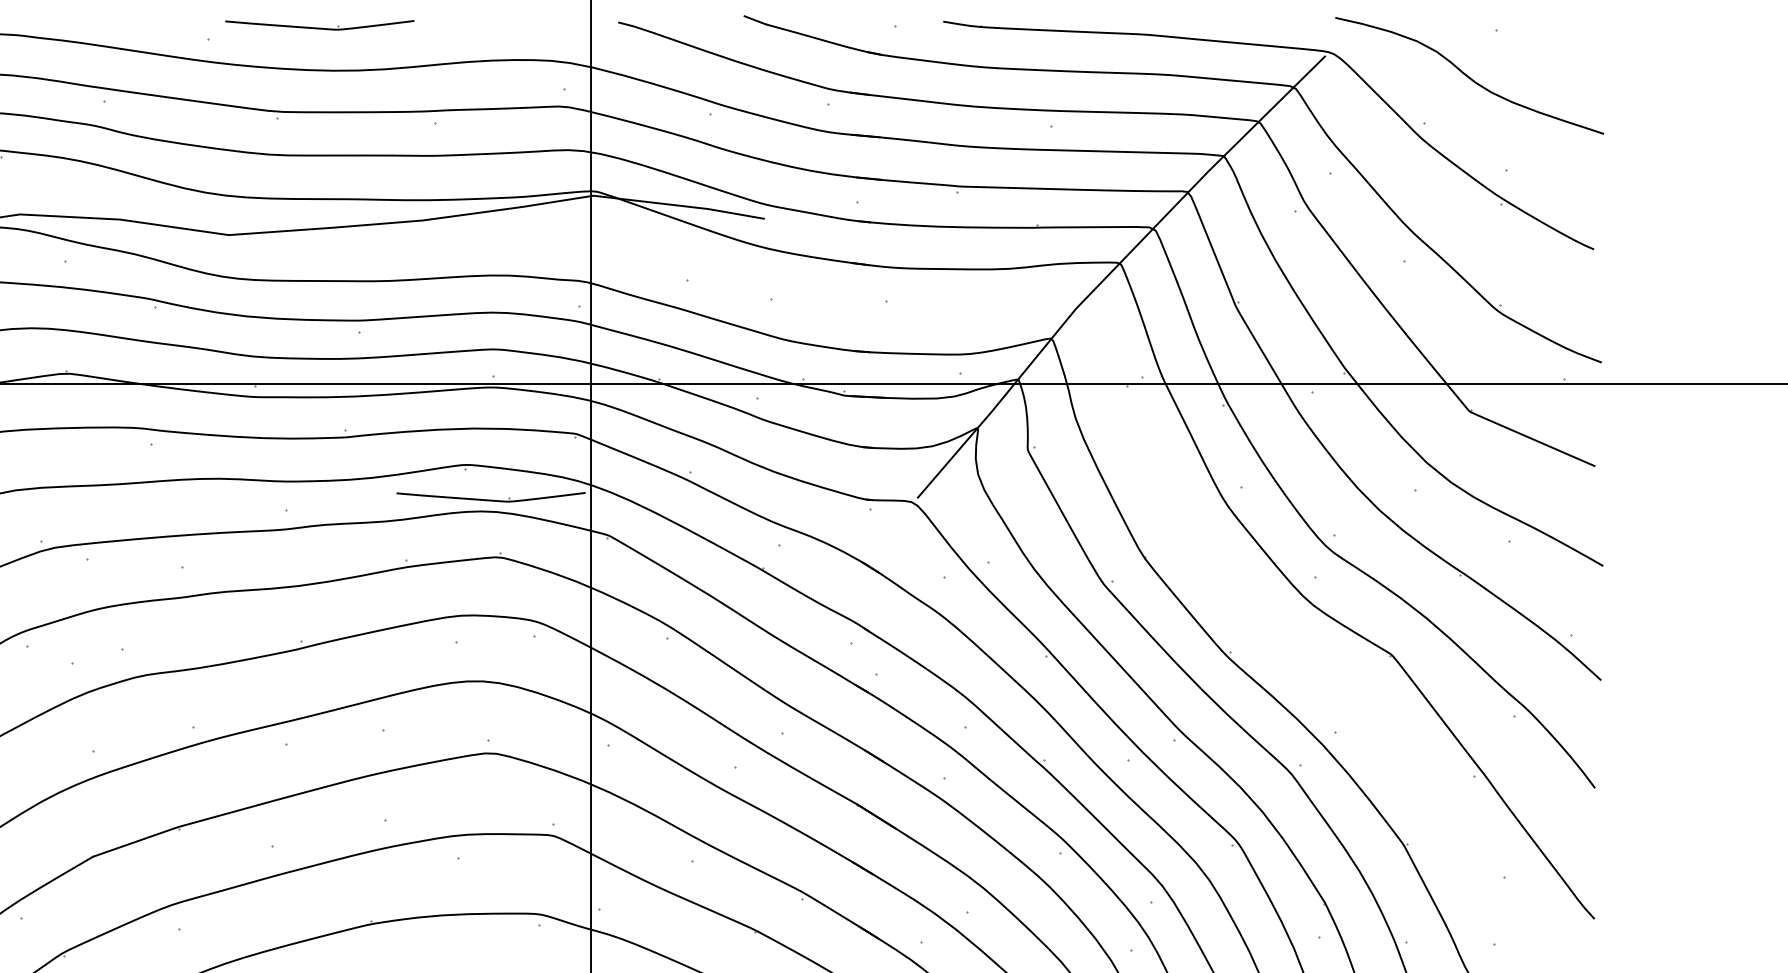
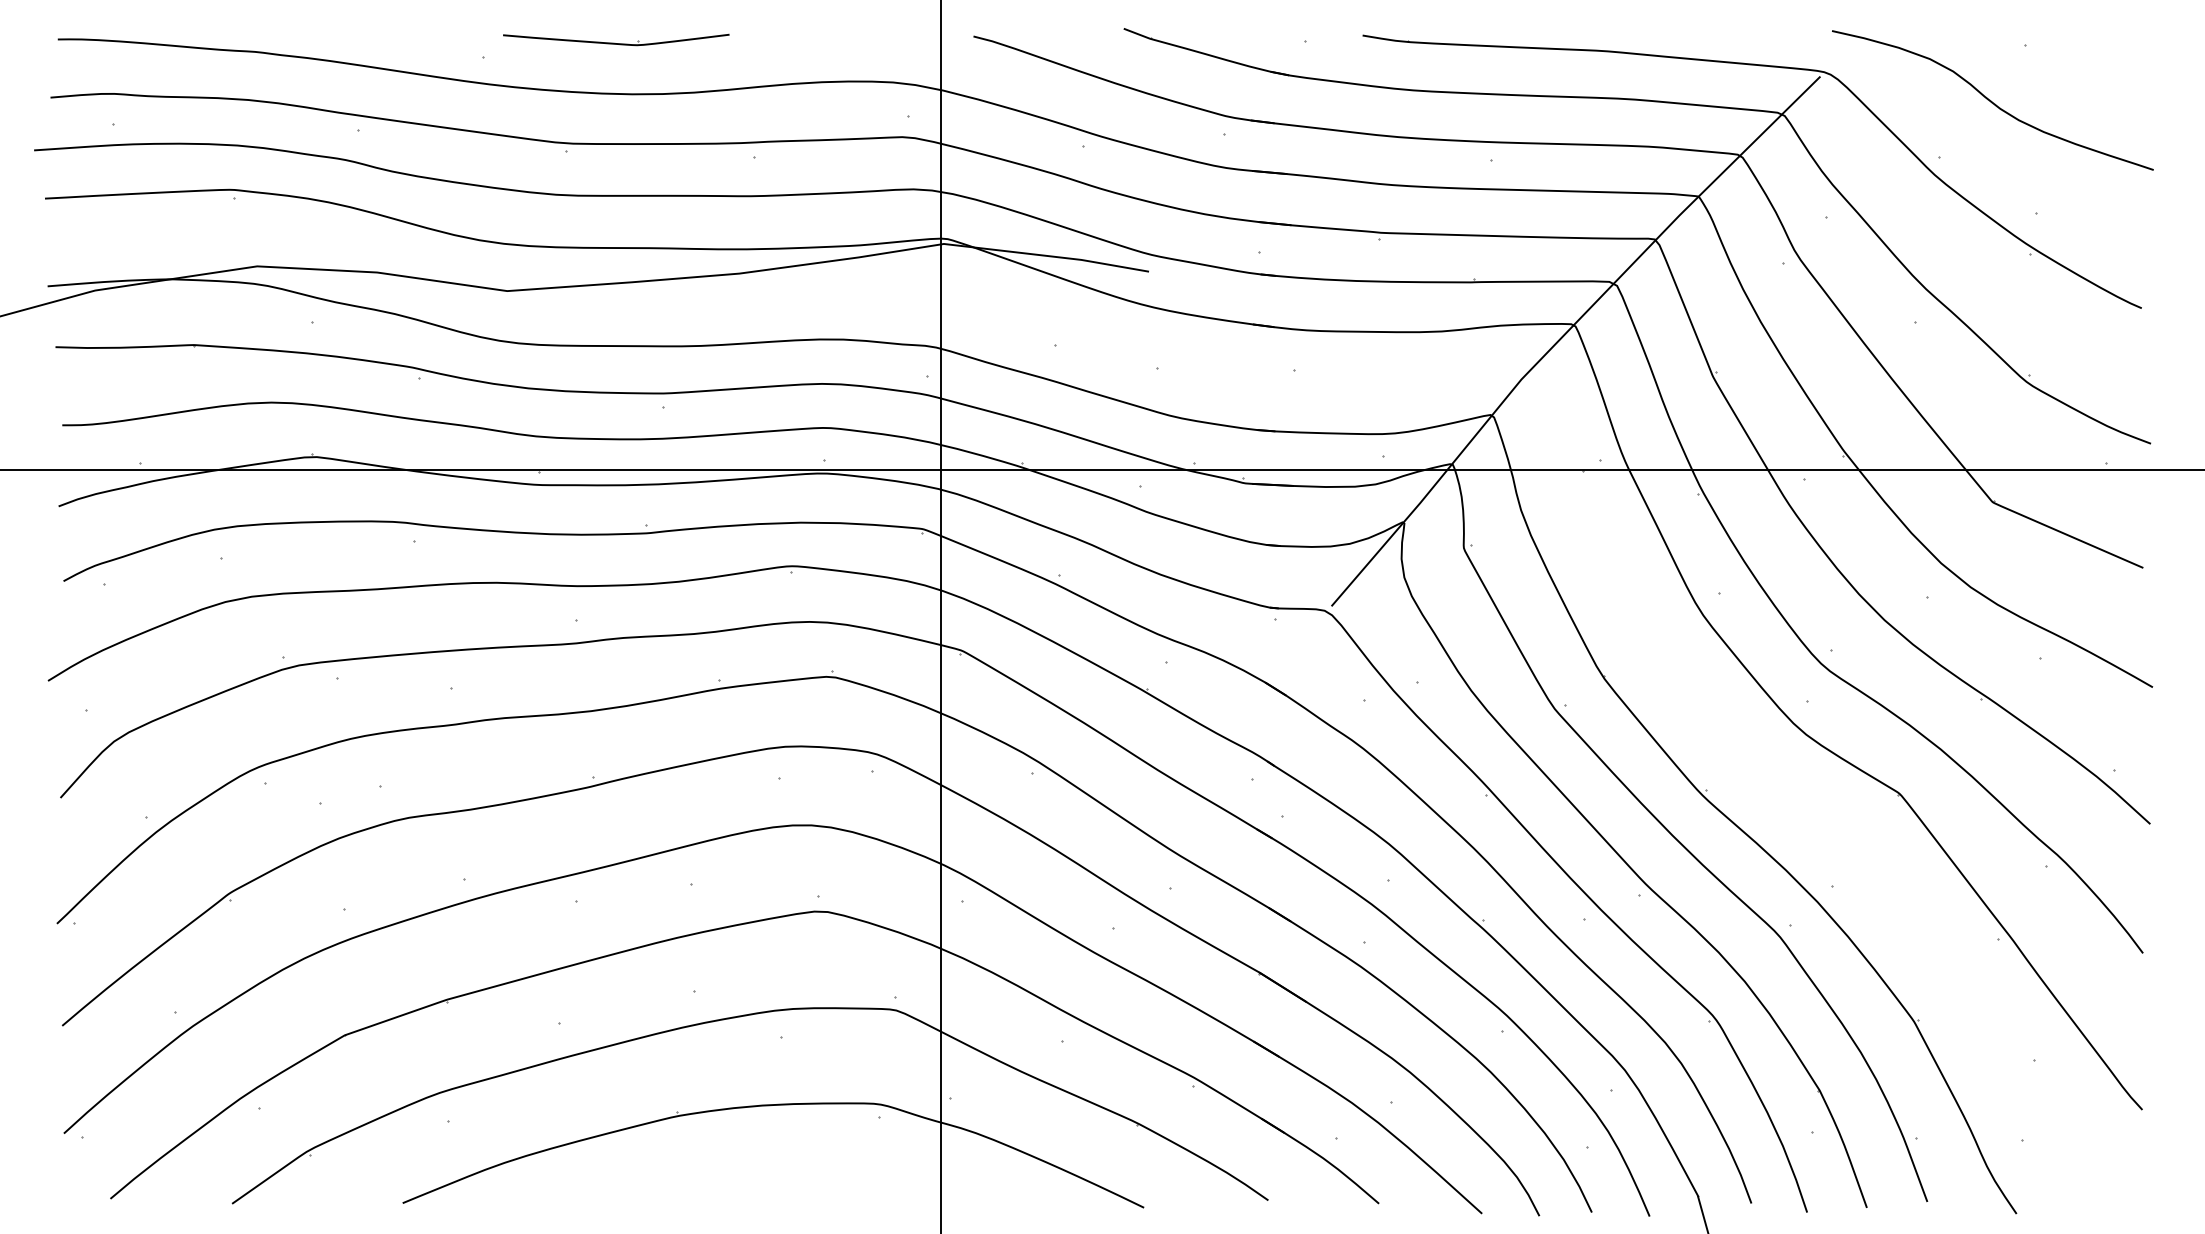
part: (491, 496) -> (821, 604), removed

